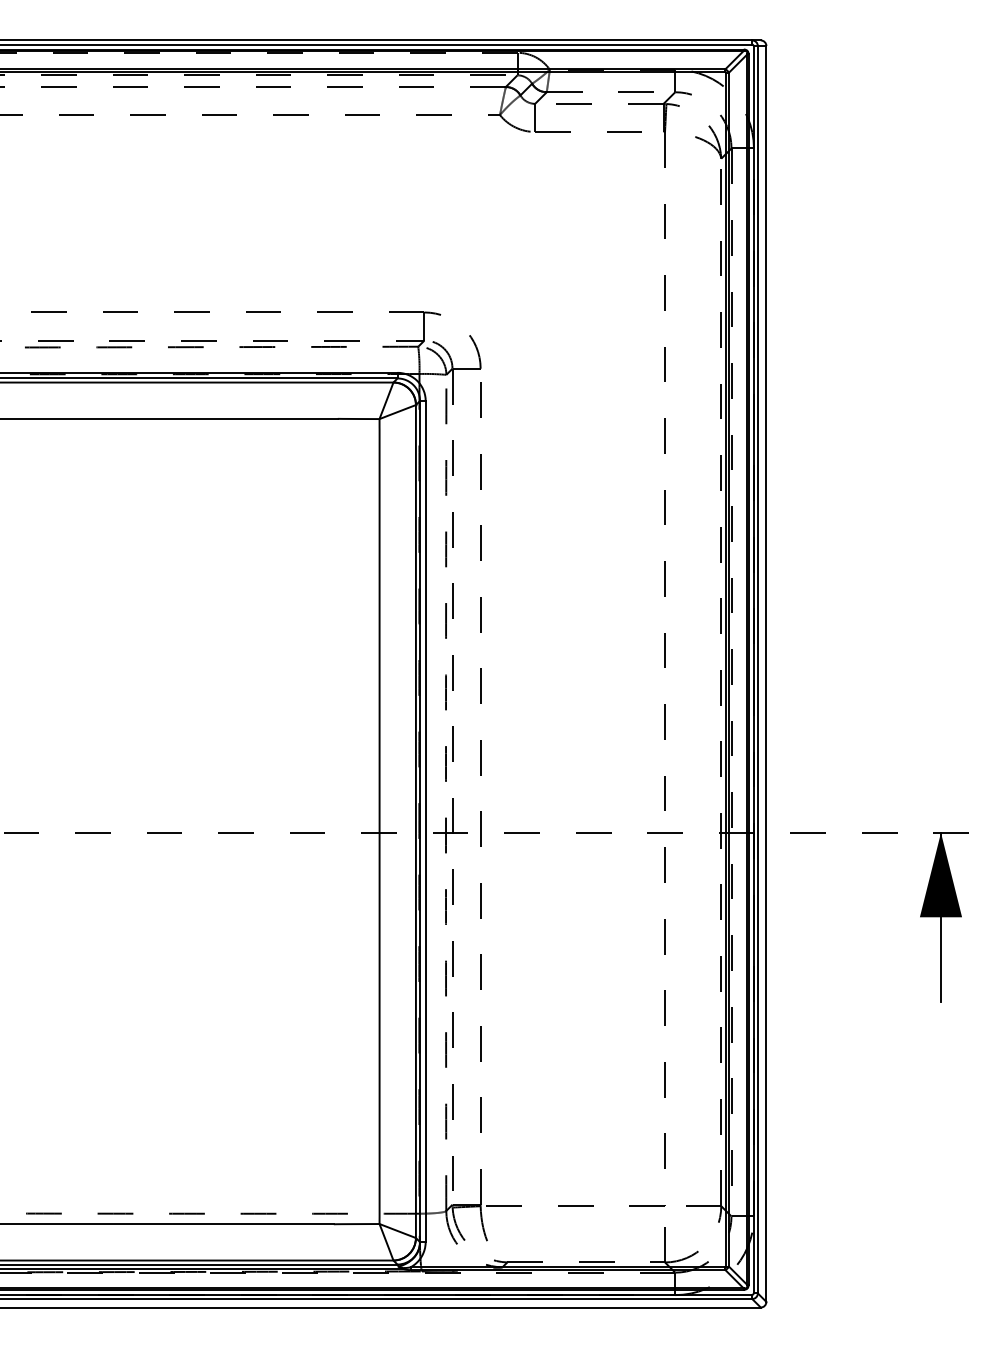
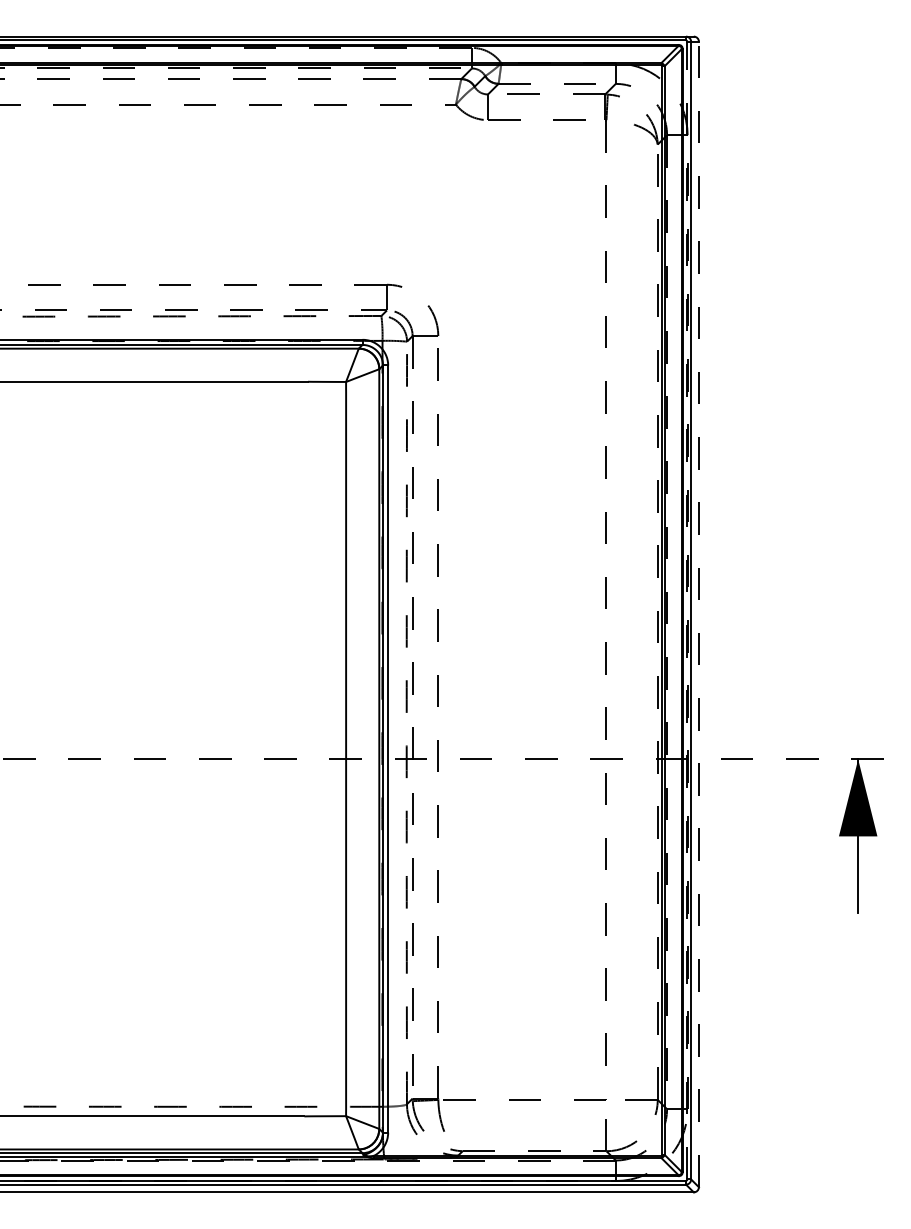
line: (753, 669) -> (687, 610), solid -> dashed
line: (766, 674) -> (699, 614), solid -> dashed

